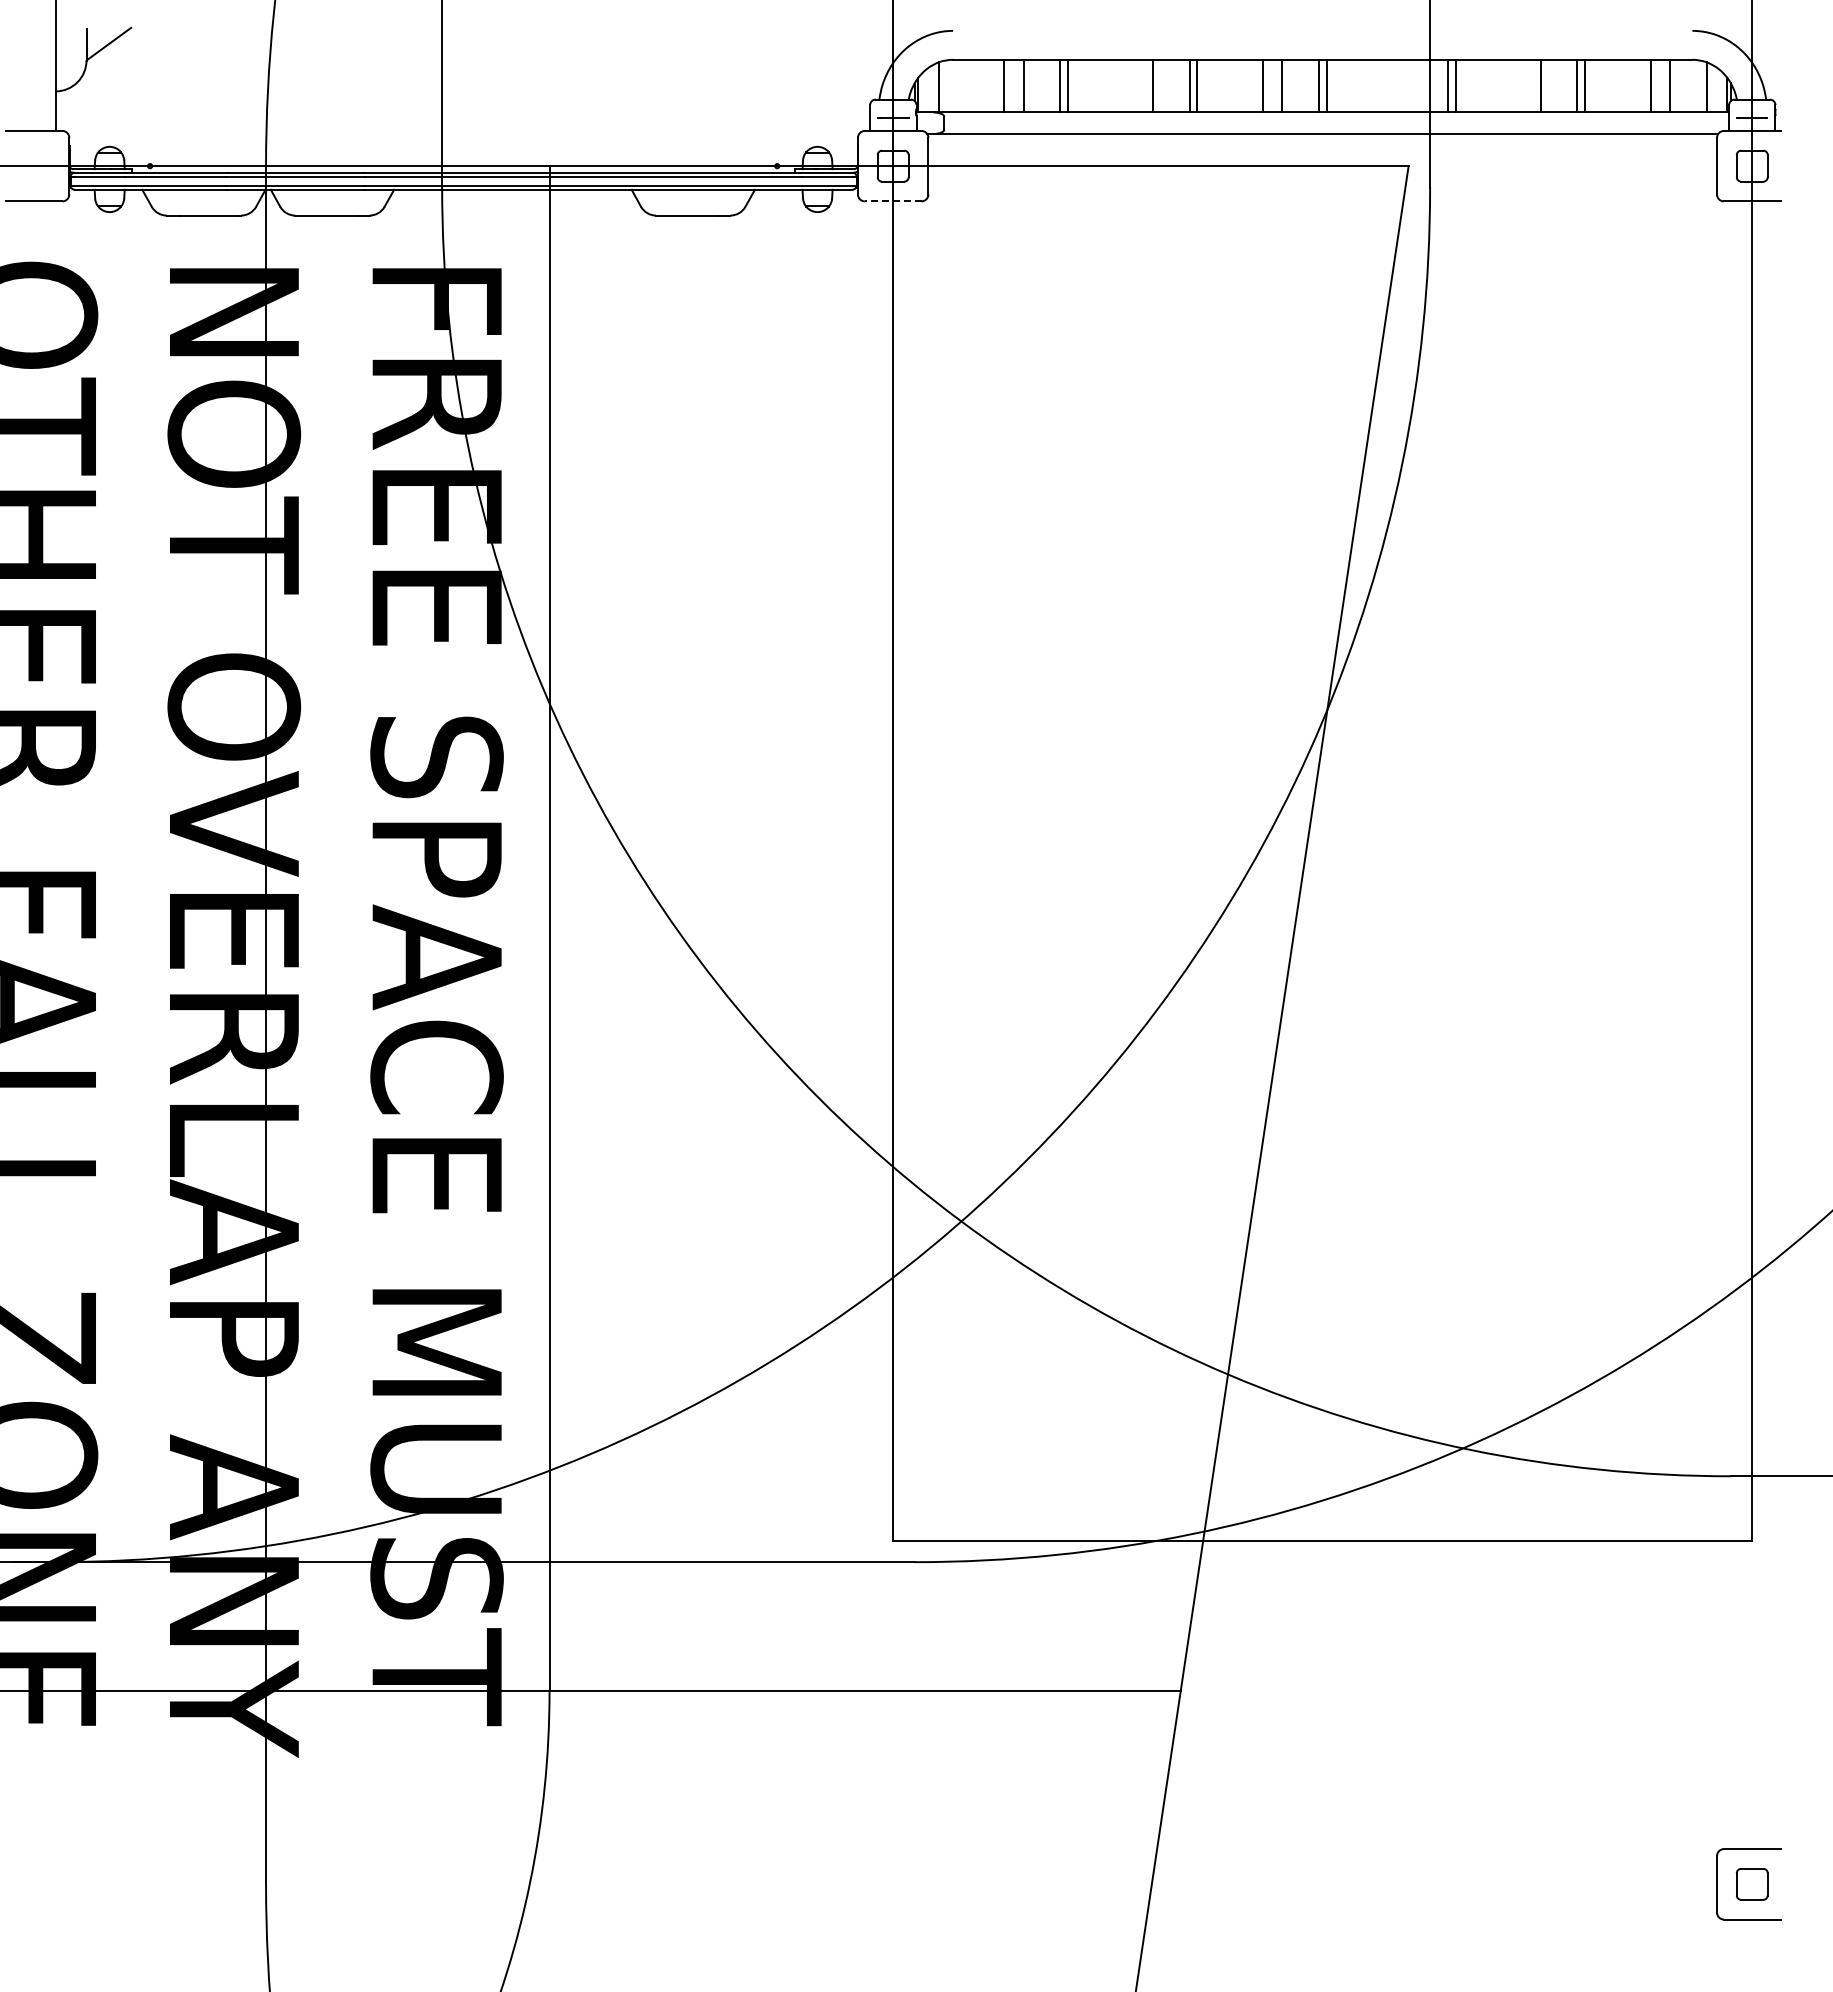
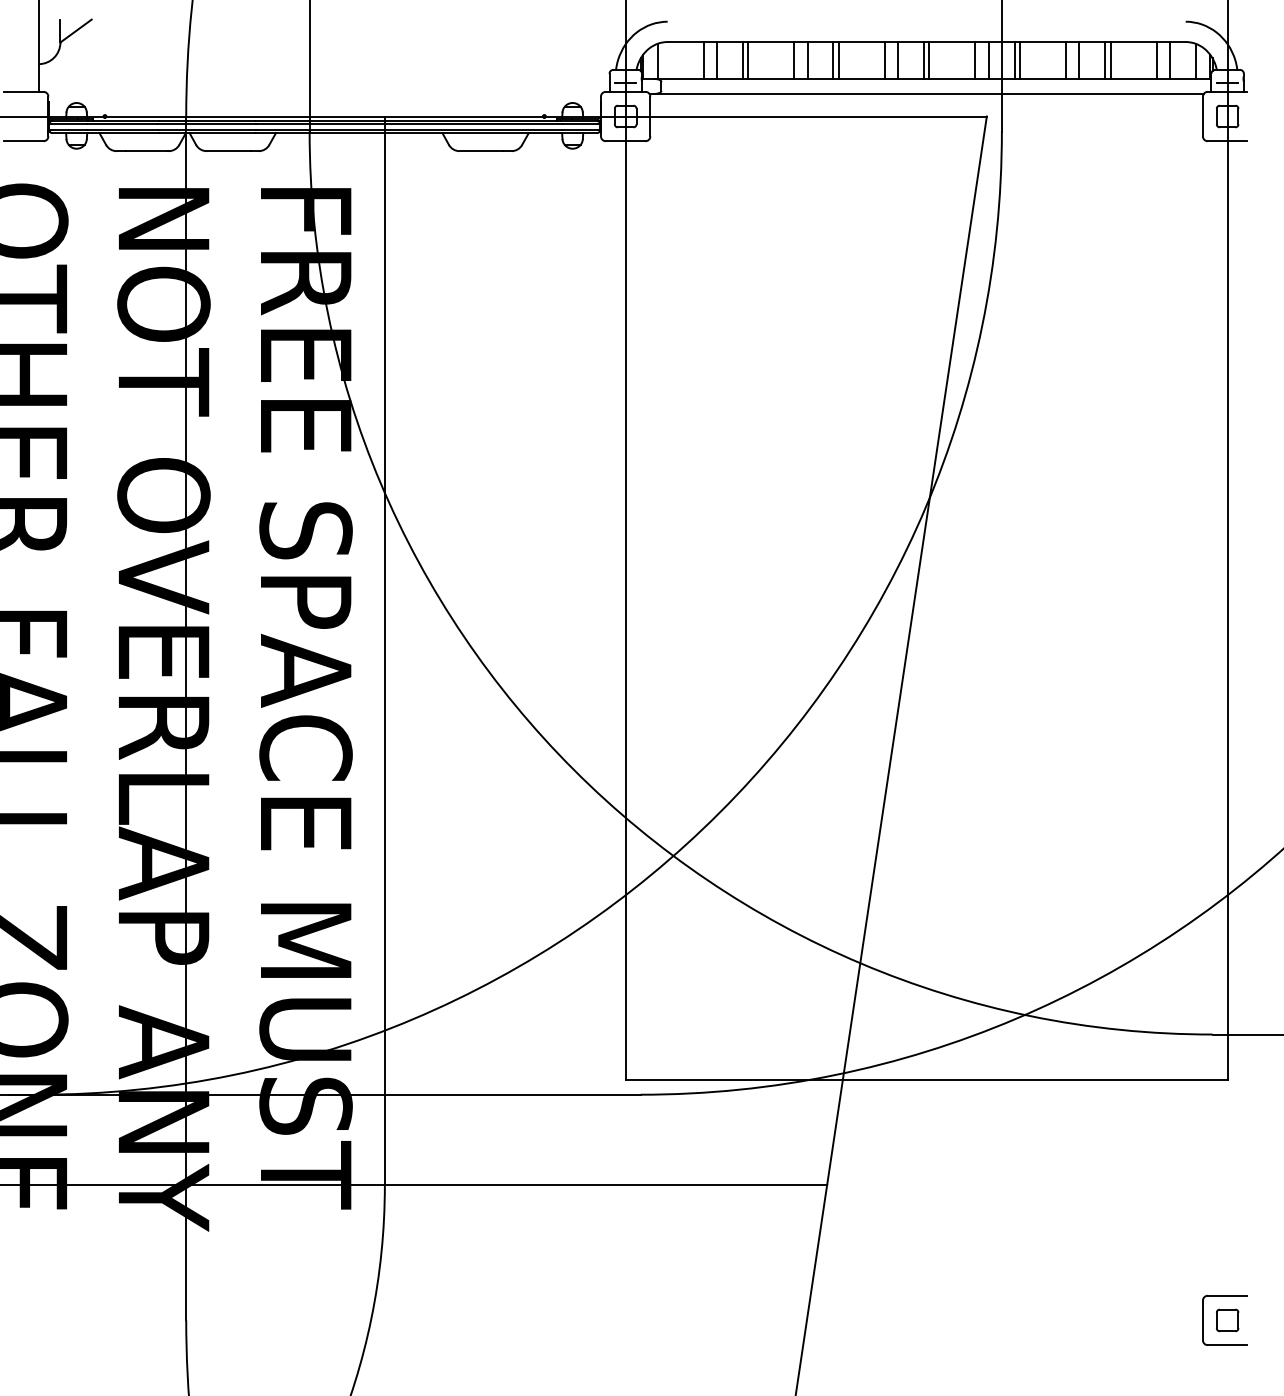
line: (1133, 85) -> (794, 60), added
line: (1392, 85) -> (975, 60), added
line: (1411, 85) -> (988, 60), added
line: (1521, 85) -> (1065, 60), added
line: (892, 201) -> (625, 141), dashed -> solid

